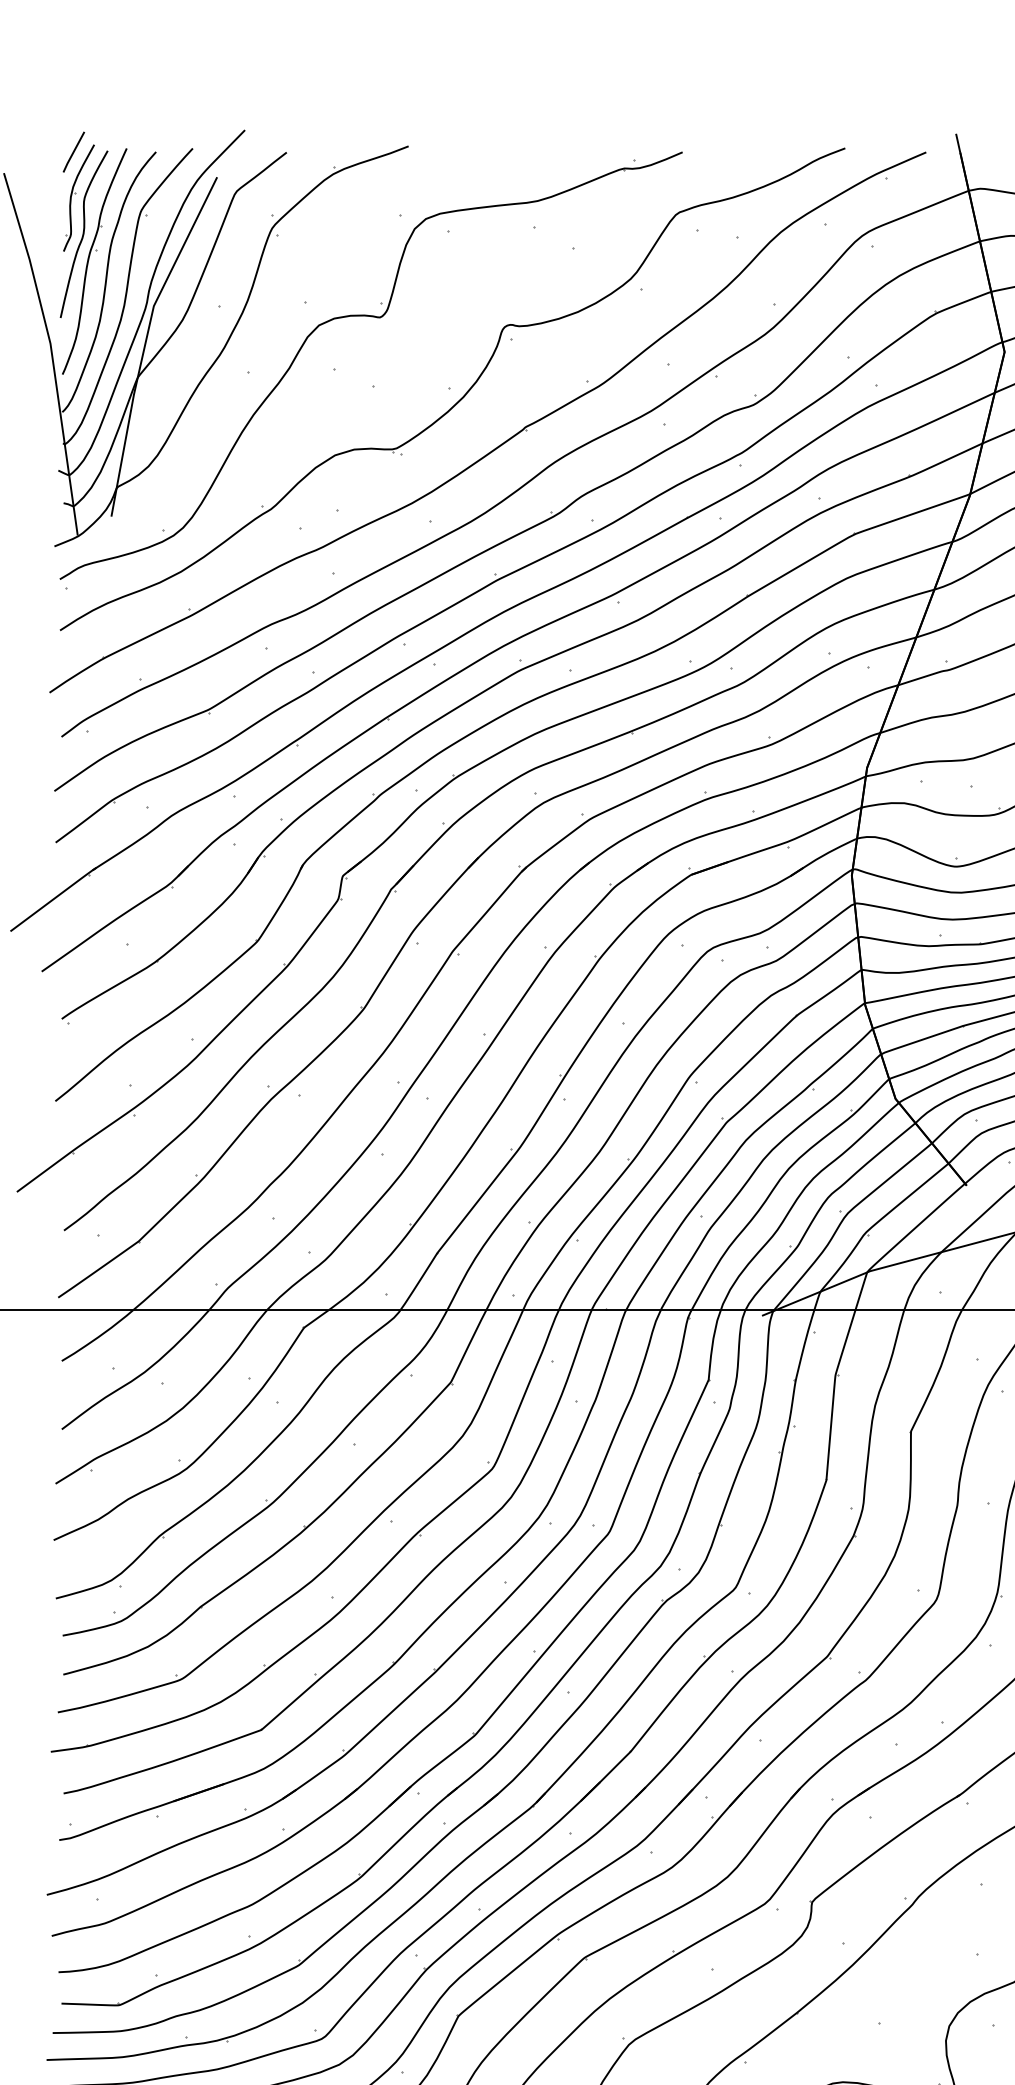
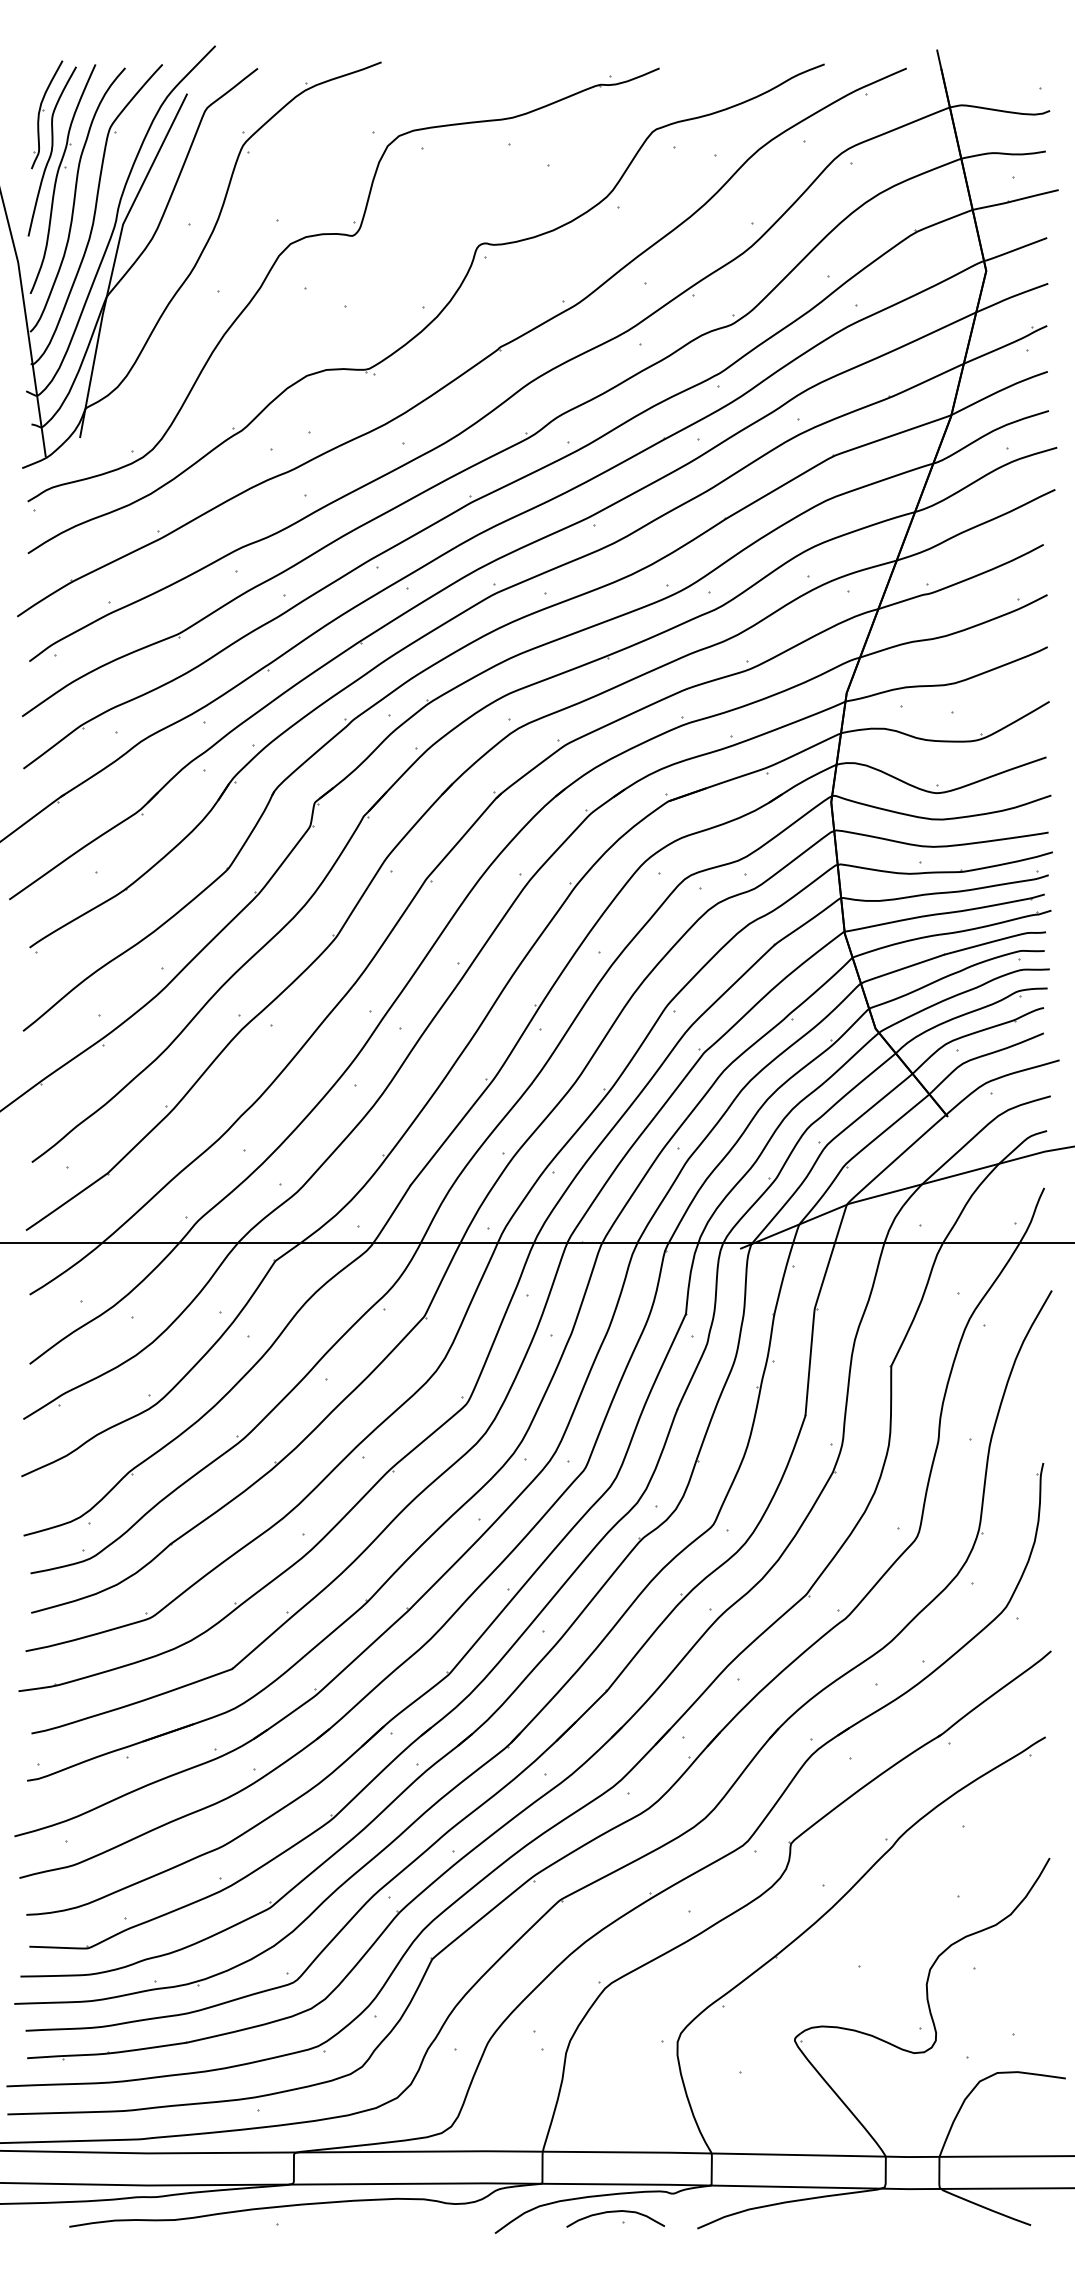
line: (73, 151) -> (41, 67), removed

